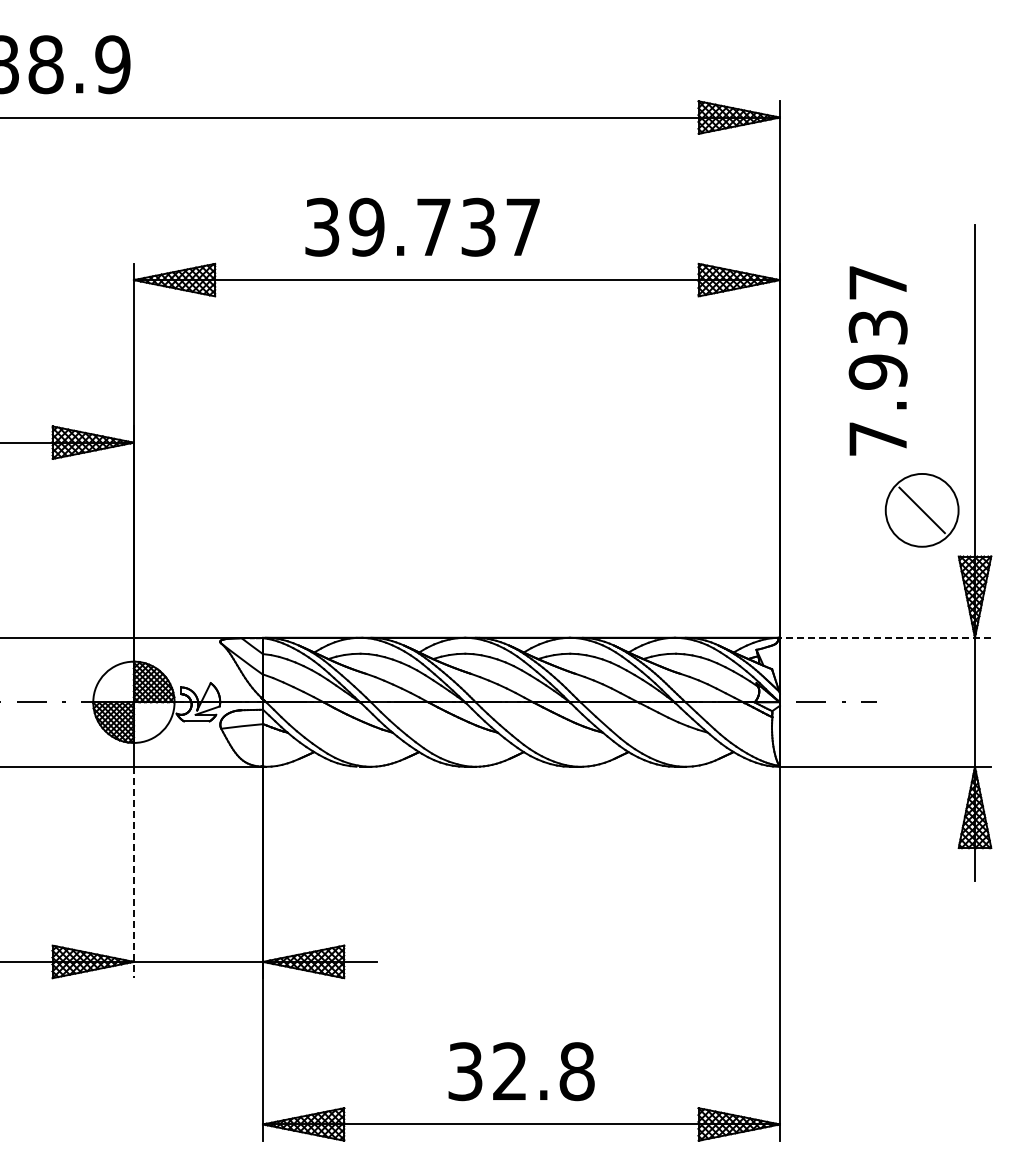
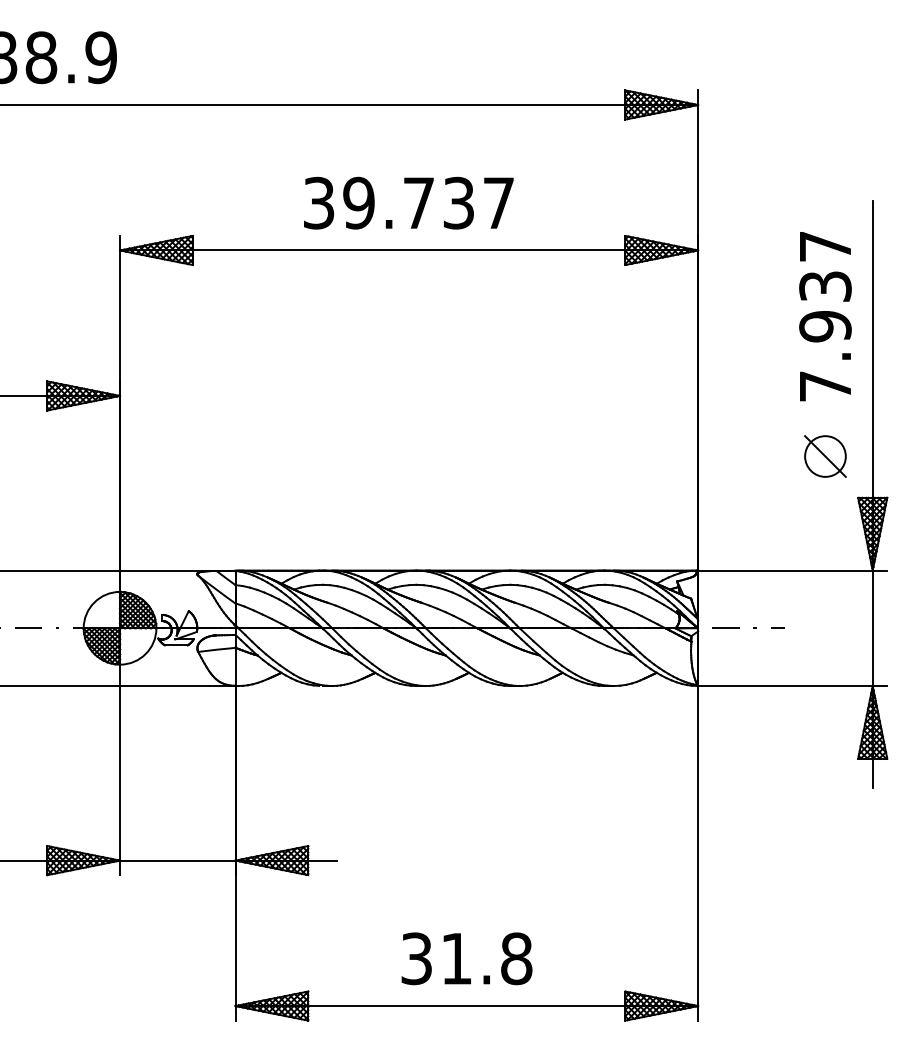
text: (422, 226) -> (408, 202), moved
text: (877, 360) -> (824, 316), moved
circle: (921, 510) -> (824, 456), size x0.62
line: (885, 637) -> (792, 570), dashed -> solid
line: (133, 872) -> (119, 780), dashed -> solid
text: (509, 1070) -> (456, 957), 32.8 -> 31.8

